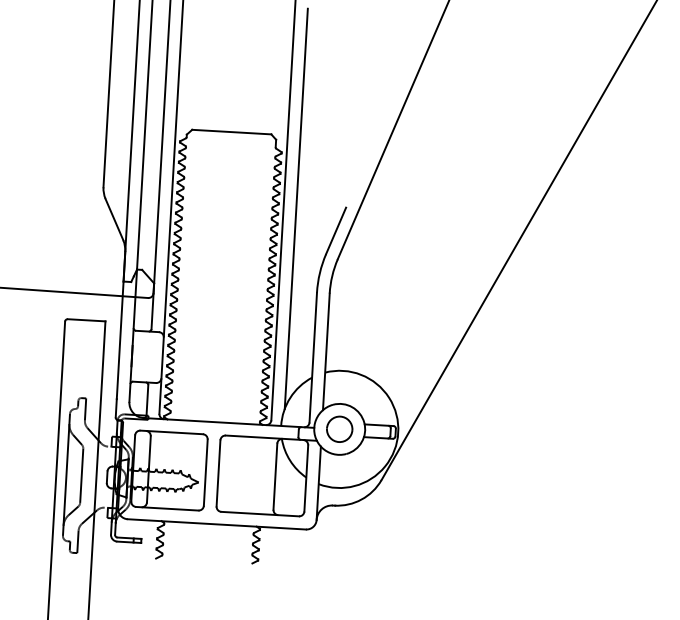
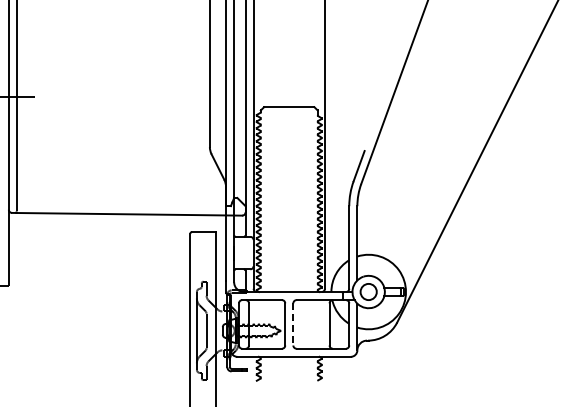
line: (297, 208) -> (333, 153), removed
line: (218, 473) -> (293, 324), solid -> dashed

